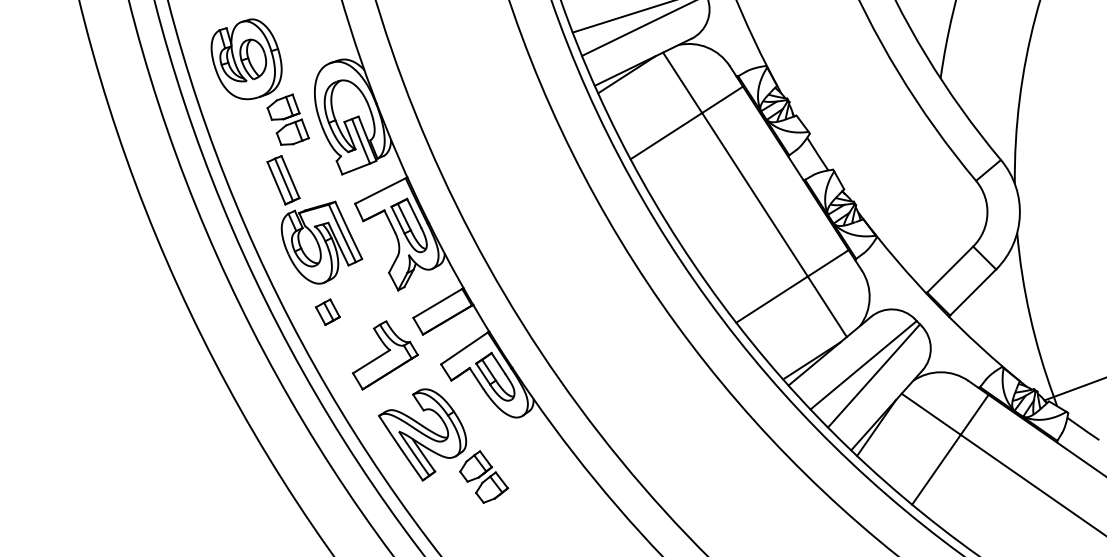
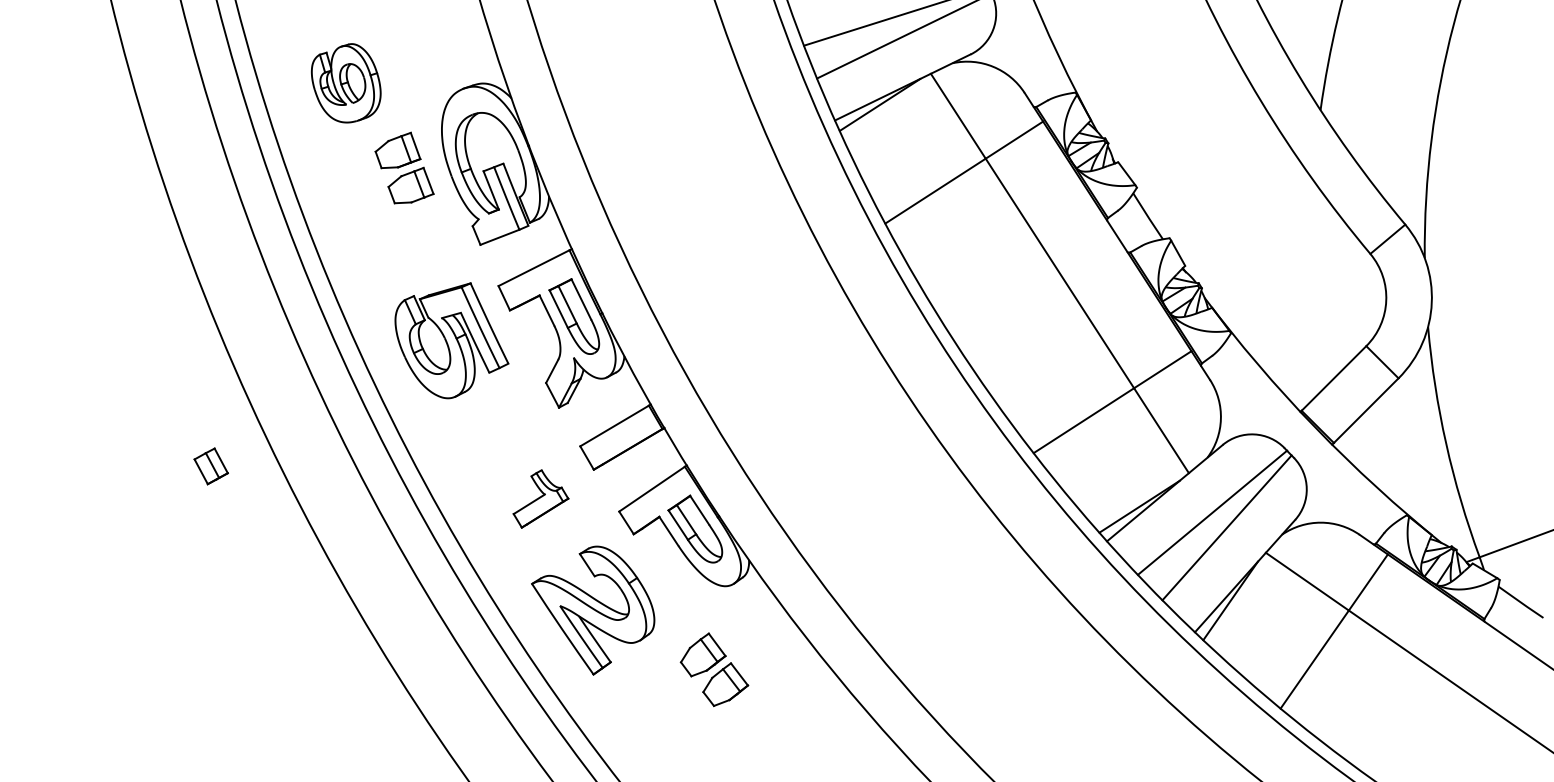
part: (246, 59) -> (346, 83), size x0.7
part: (283, 180) -> (397, 253), removed
part: (327, 312) -> (210, 466), moved
part: (385, 355) -> (540, 498), size x0.6
part: (484, 476) -> (714, 669), moved

